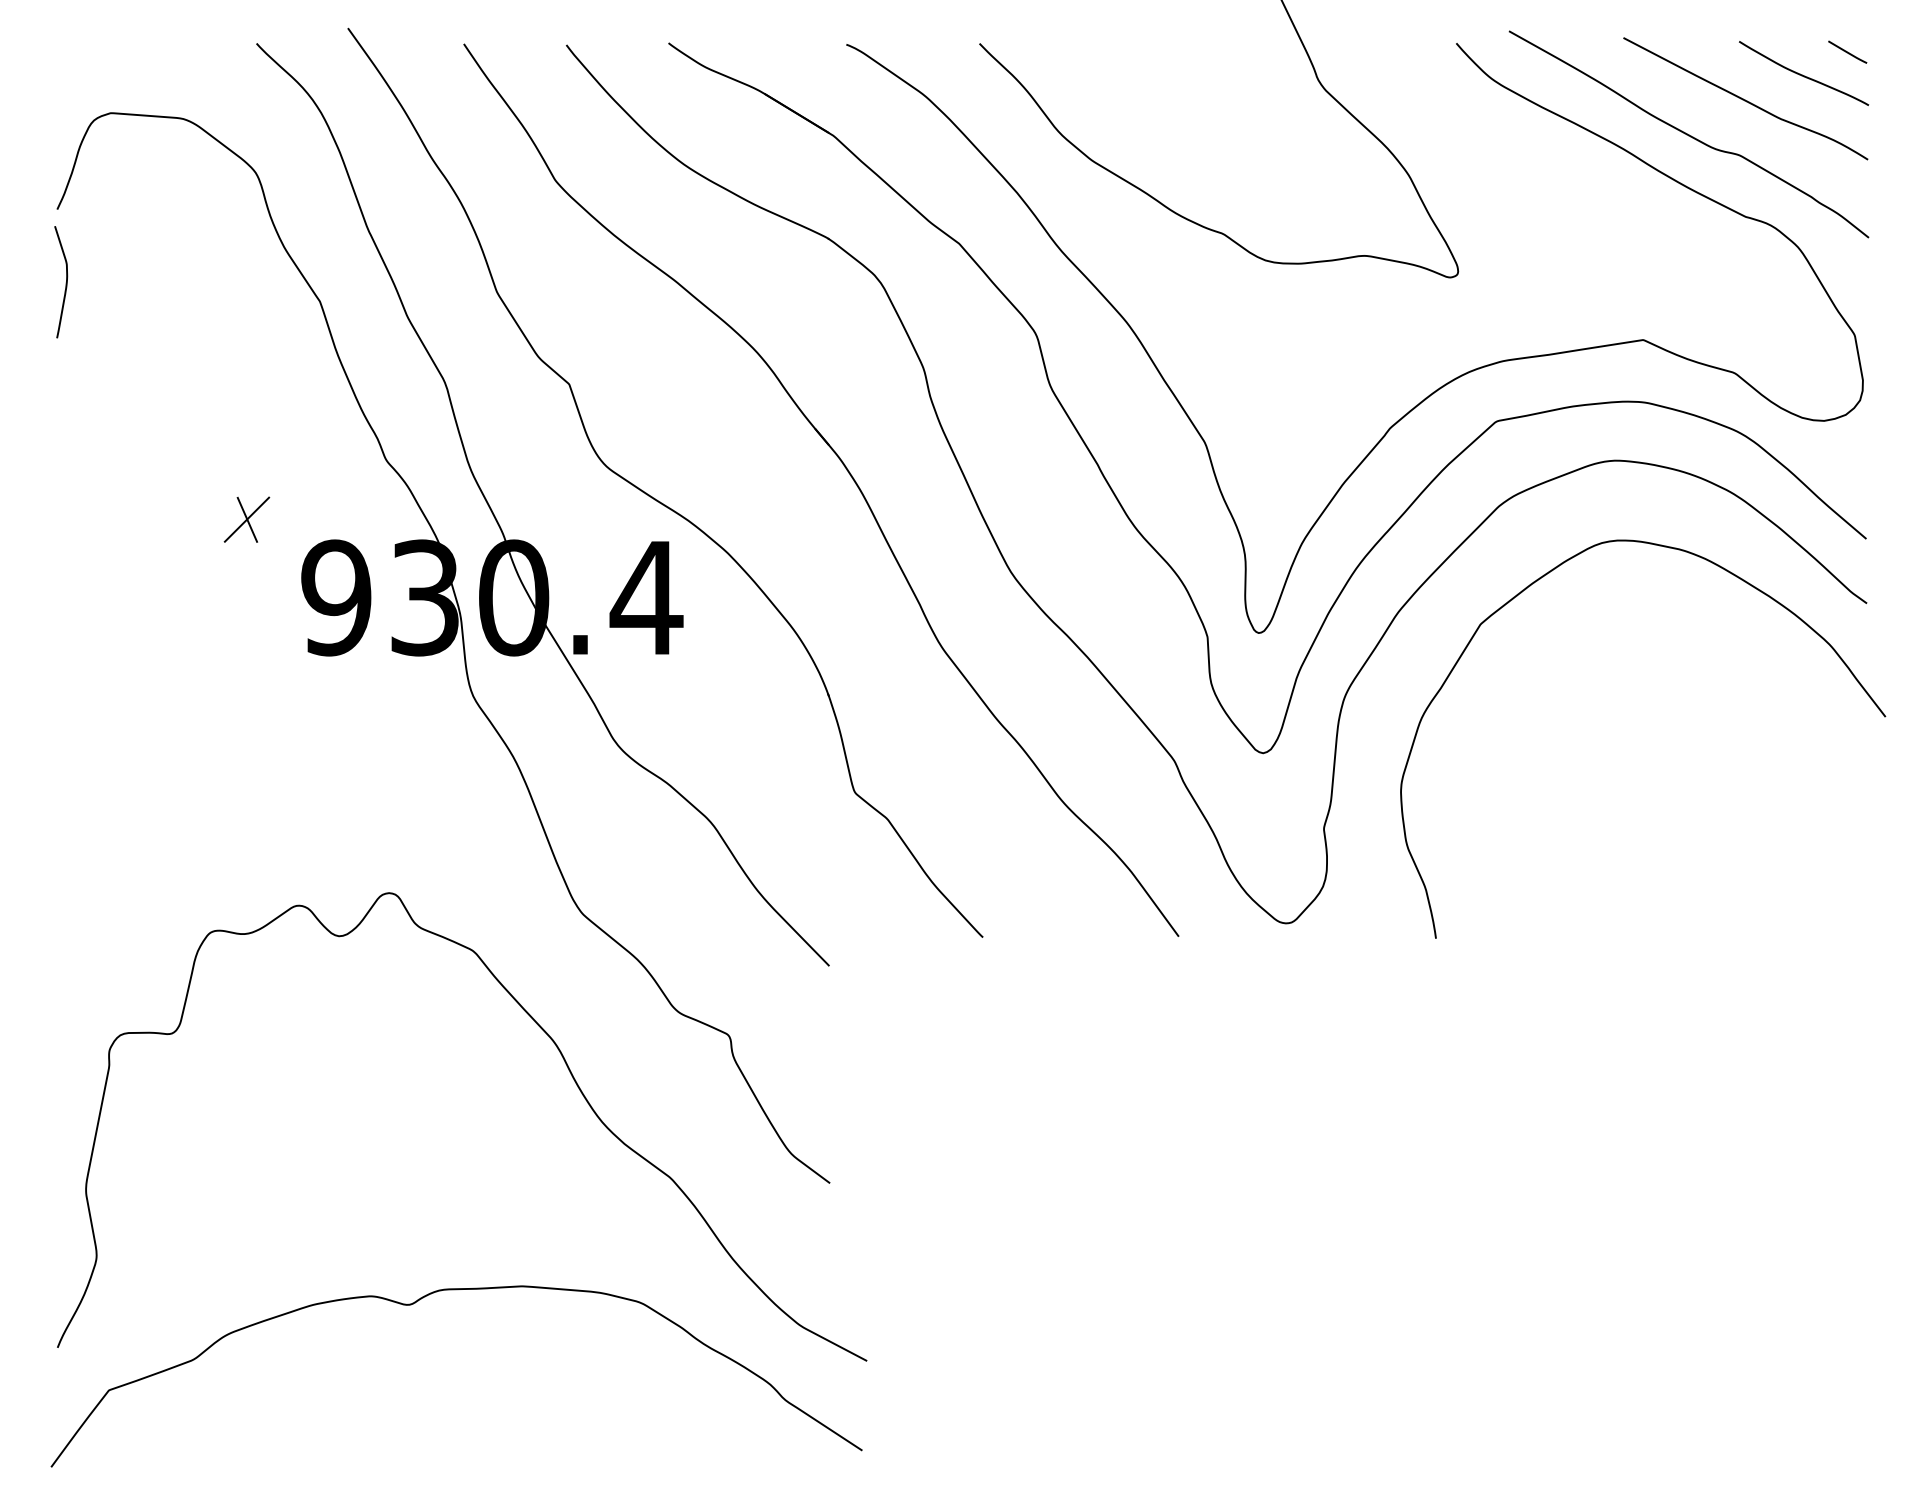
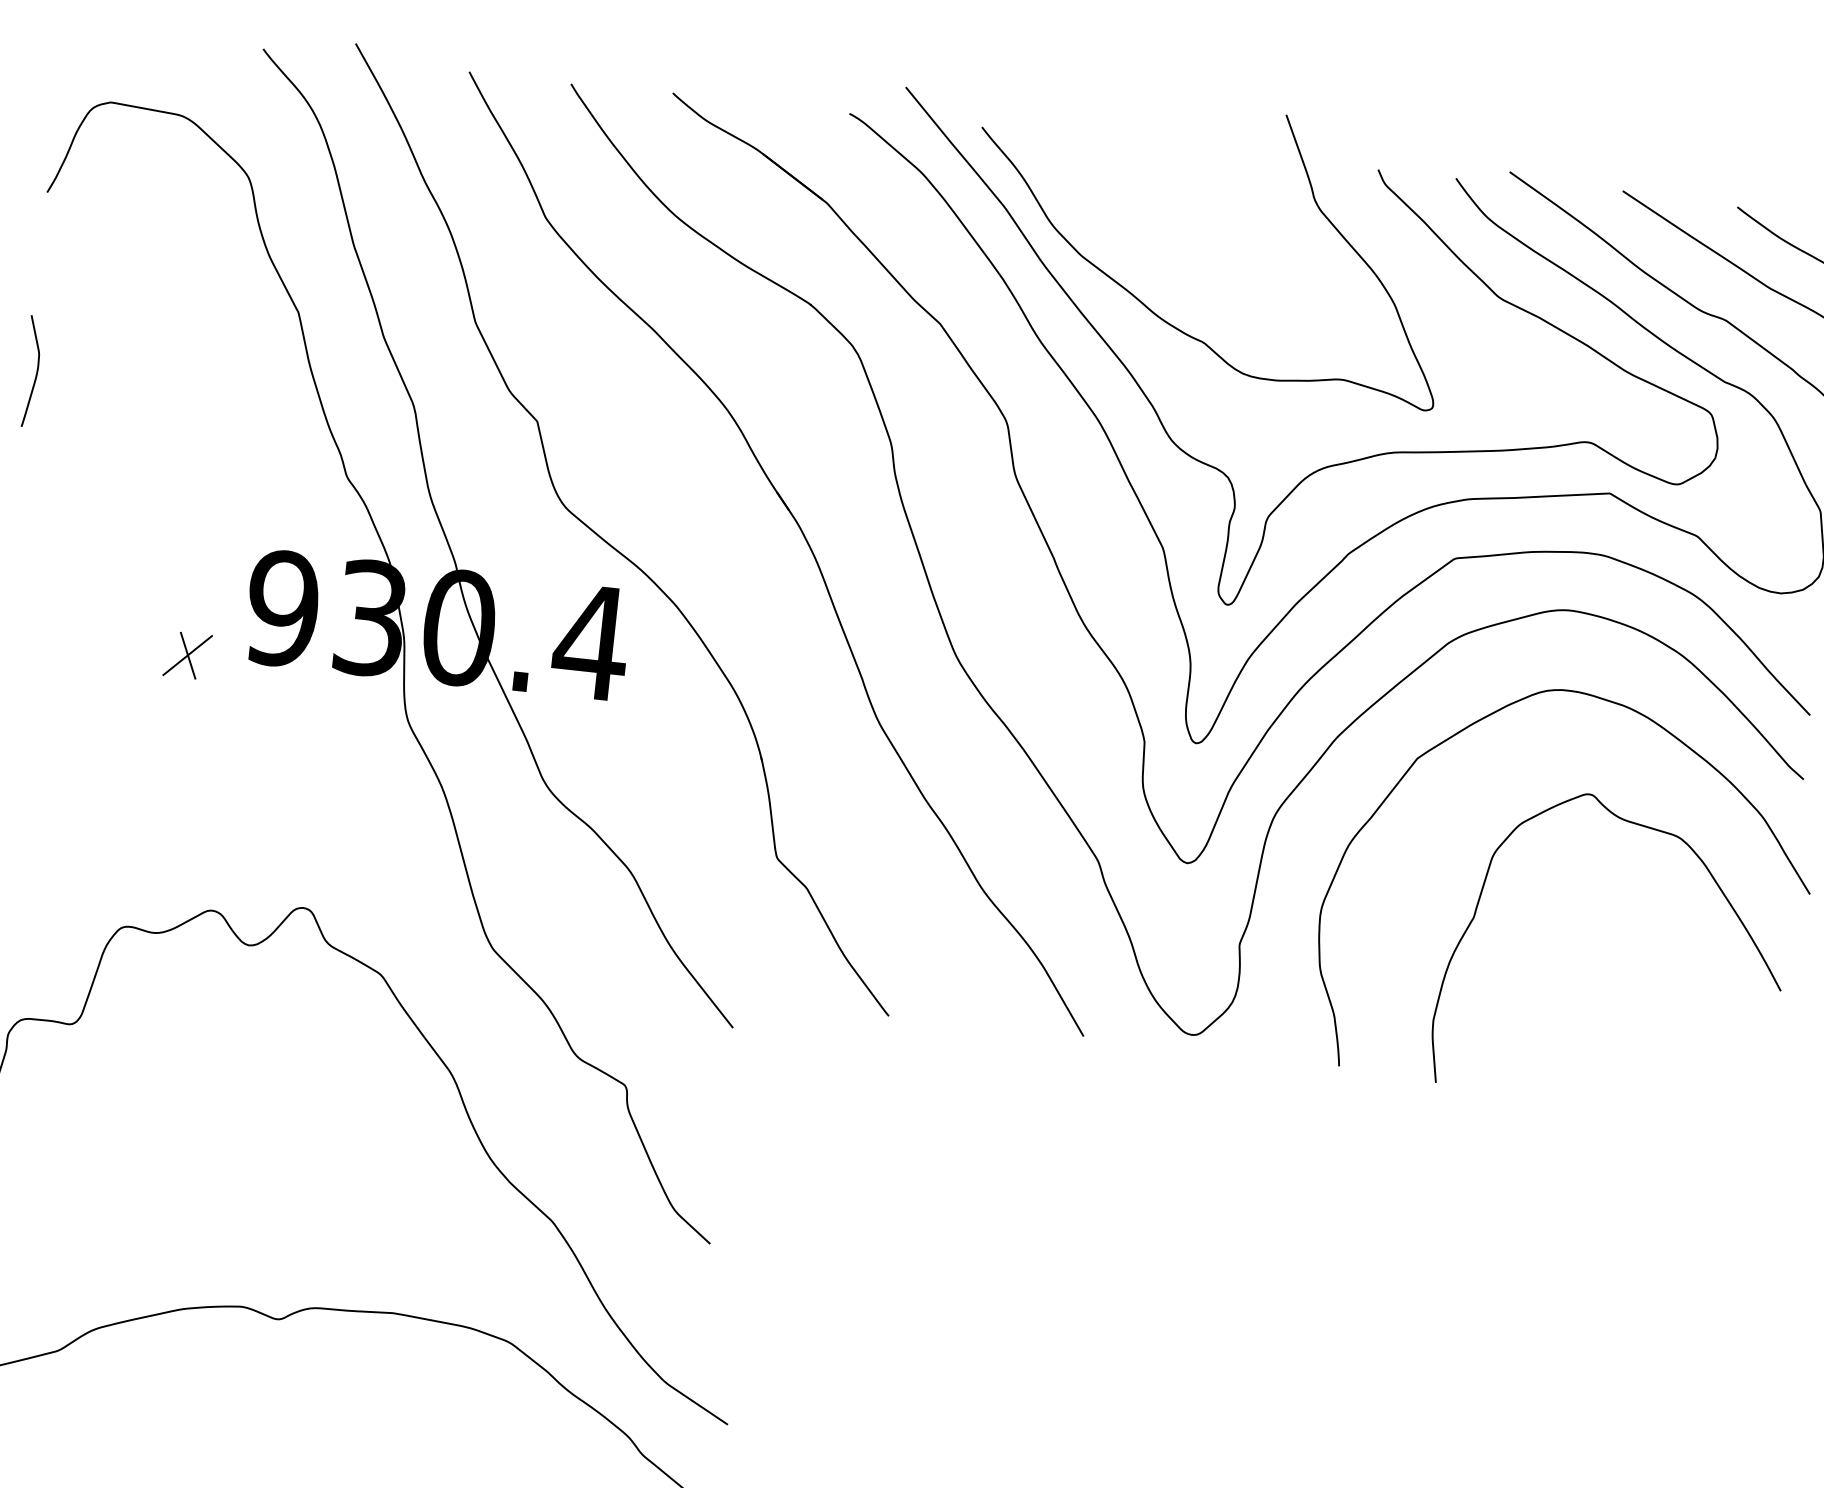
curve: (65, 283) -> (35, 373), moved
curve: (1360, 342) -> (1328, 465), added
part: (246, 519) -> (187, 655), moved
curve: (1790, 716) -> (1715, 883), added

